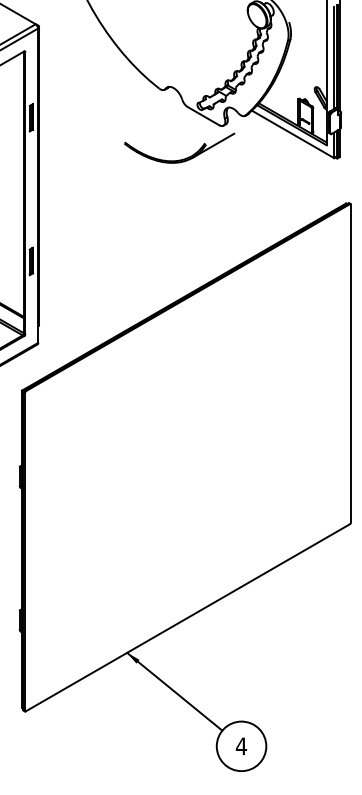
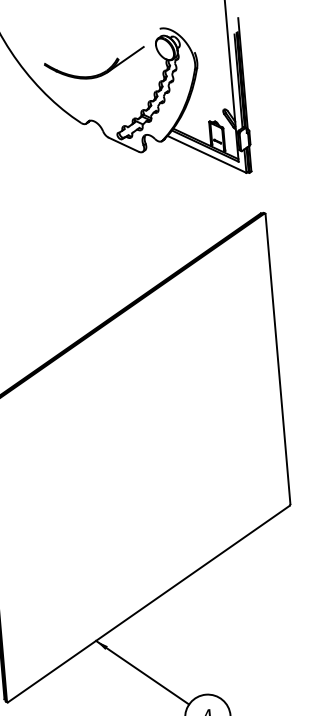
part: (183, 158) -> (99, 73), moved

